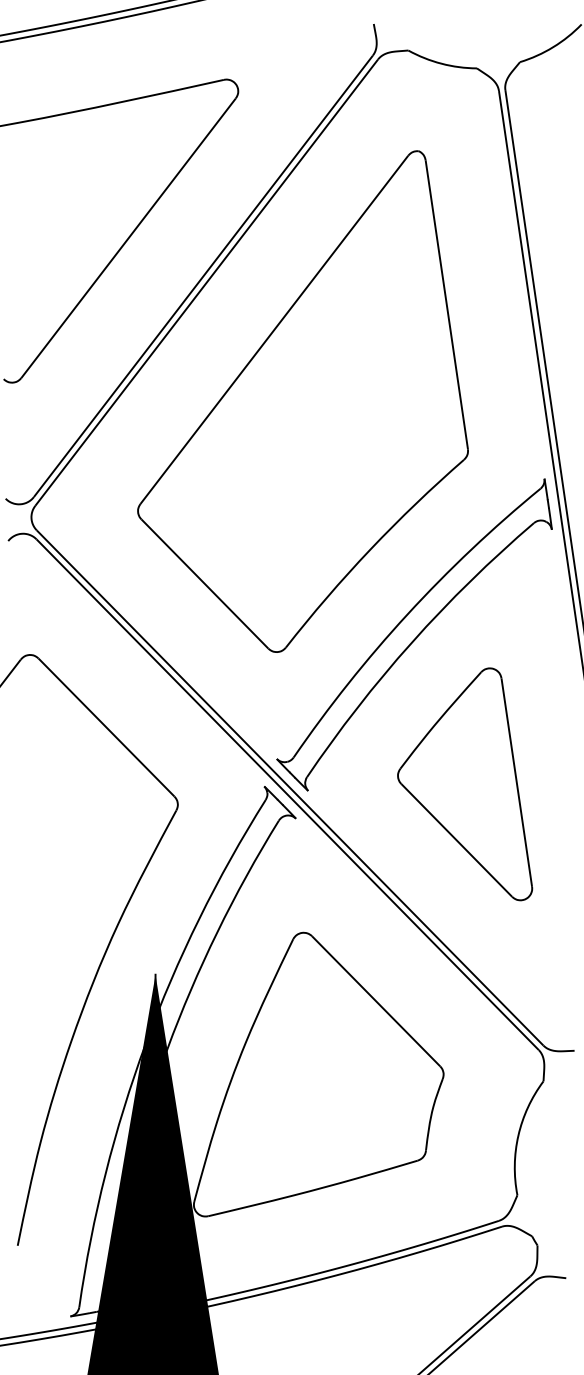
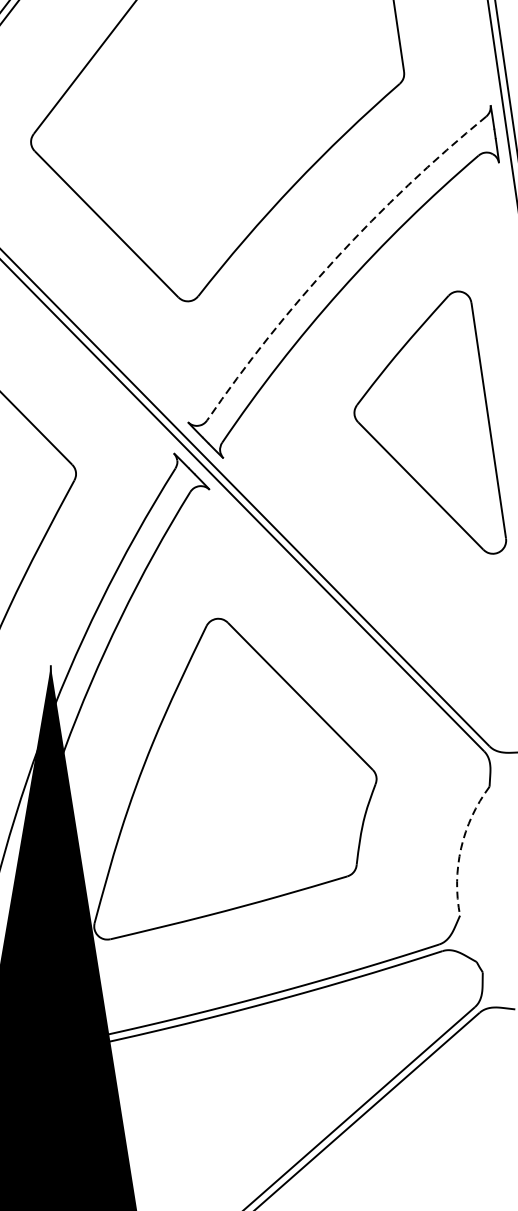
arc: (407, 614) -> (335, 258), solid -> dashed
part: (465, 784) -> (430, 422), moved
arc: (518, 1135) -> (461, 848), solid -> dashed

